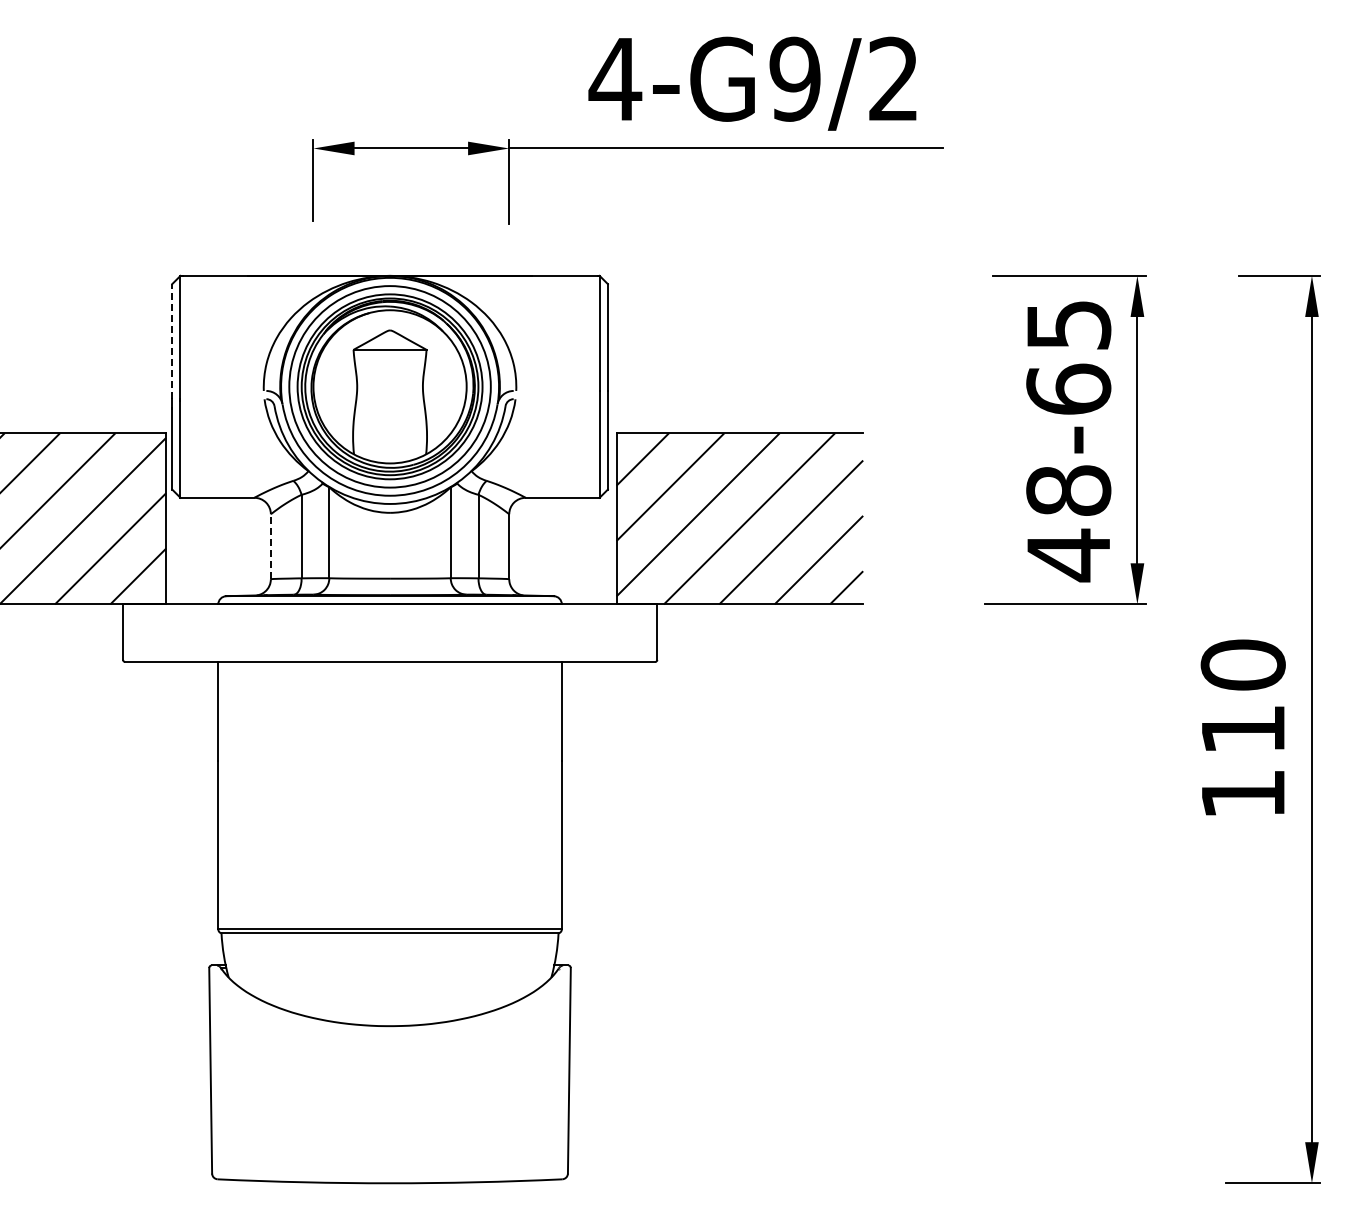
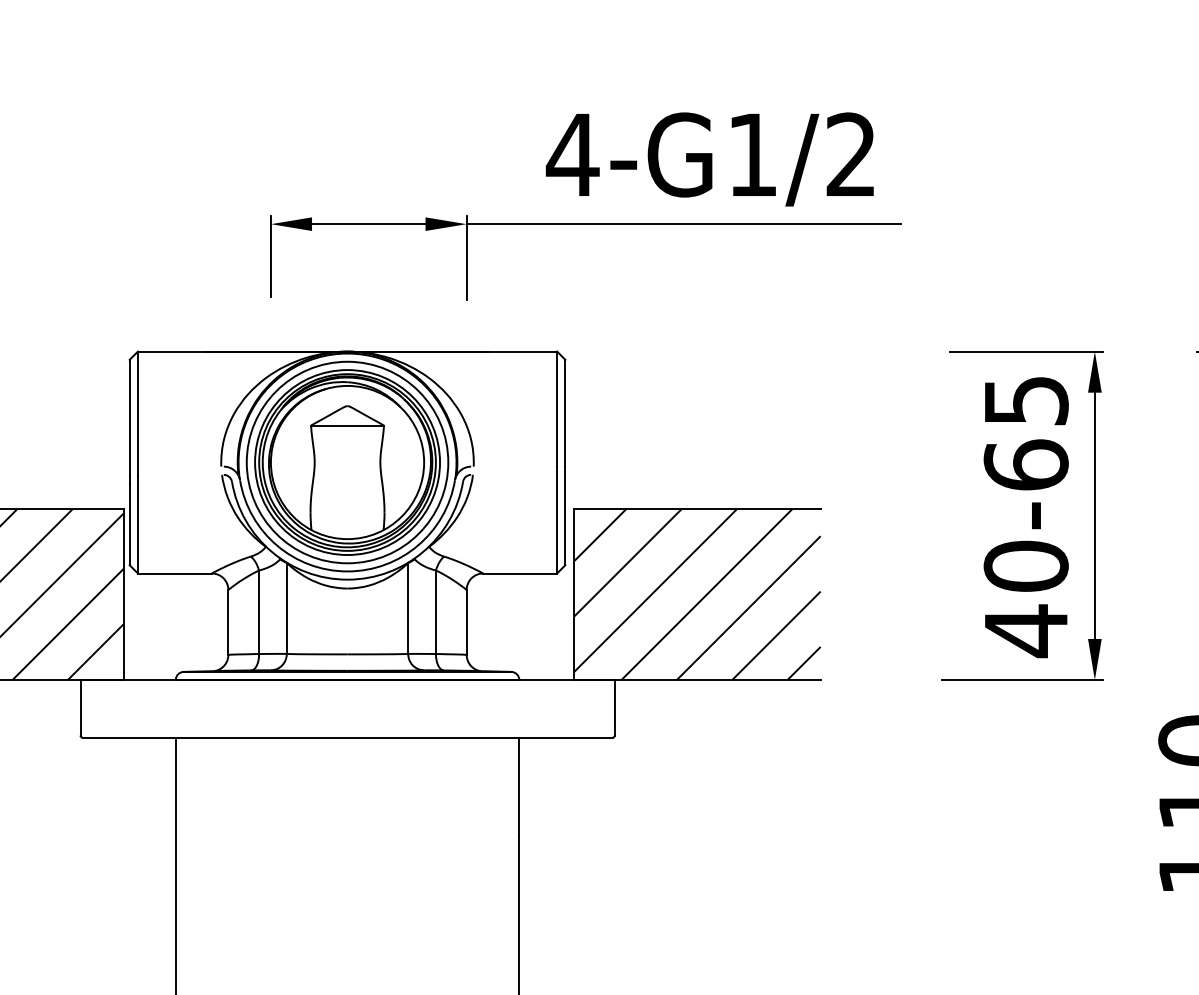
text: (794, 78) -> (751, 154), 4-G9/2 -> 4-G1/2
line: (172, 341) -> (129, 417), dashed -> solid
text: (1068, 490) -> (1025, 566), 48-65 -> 40-65
line: (270, 546) -> (227, 622), dashed -> solid

